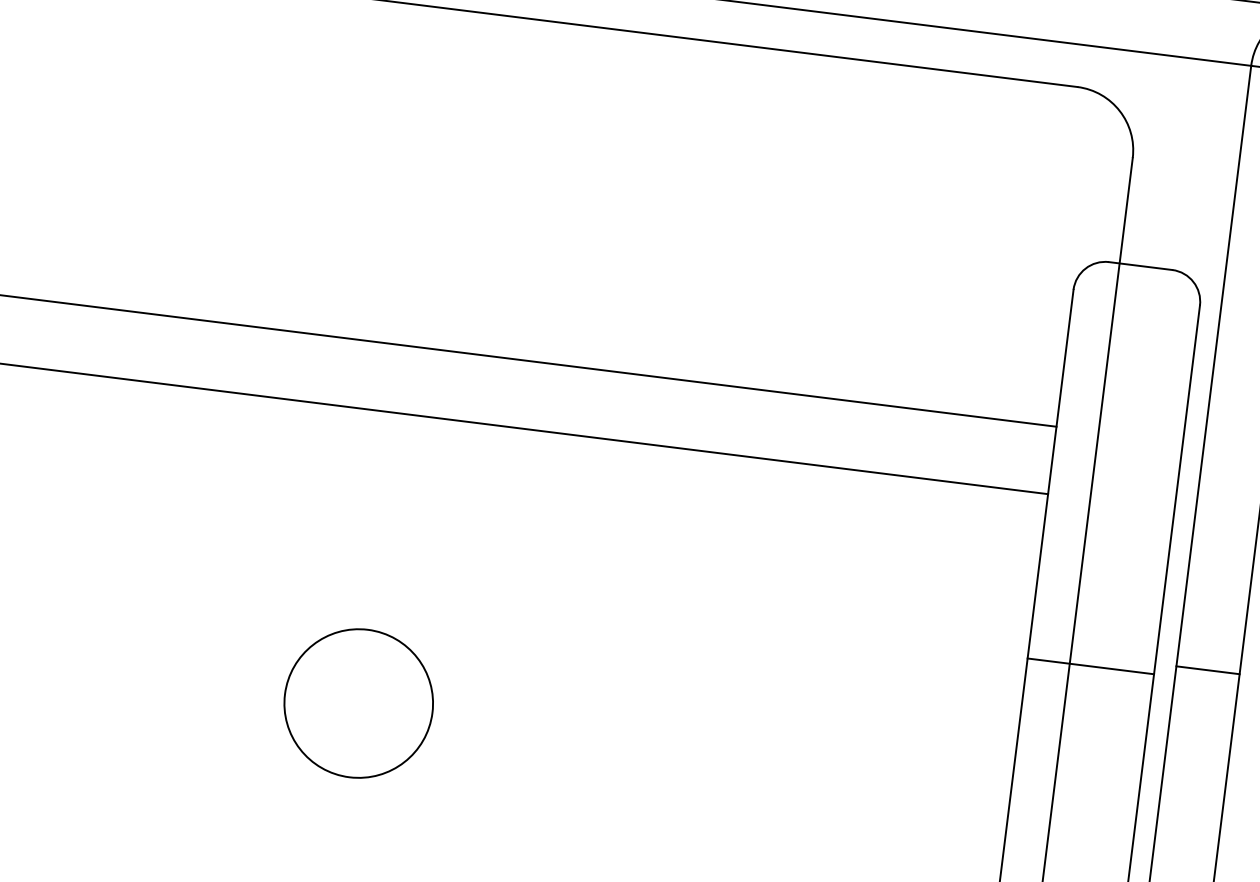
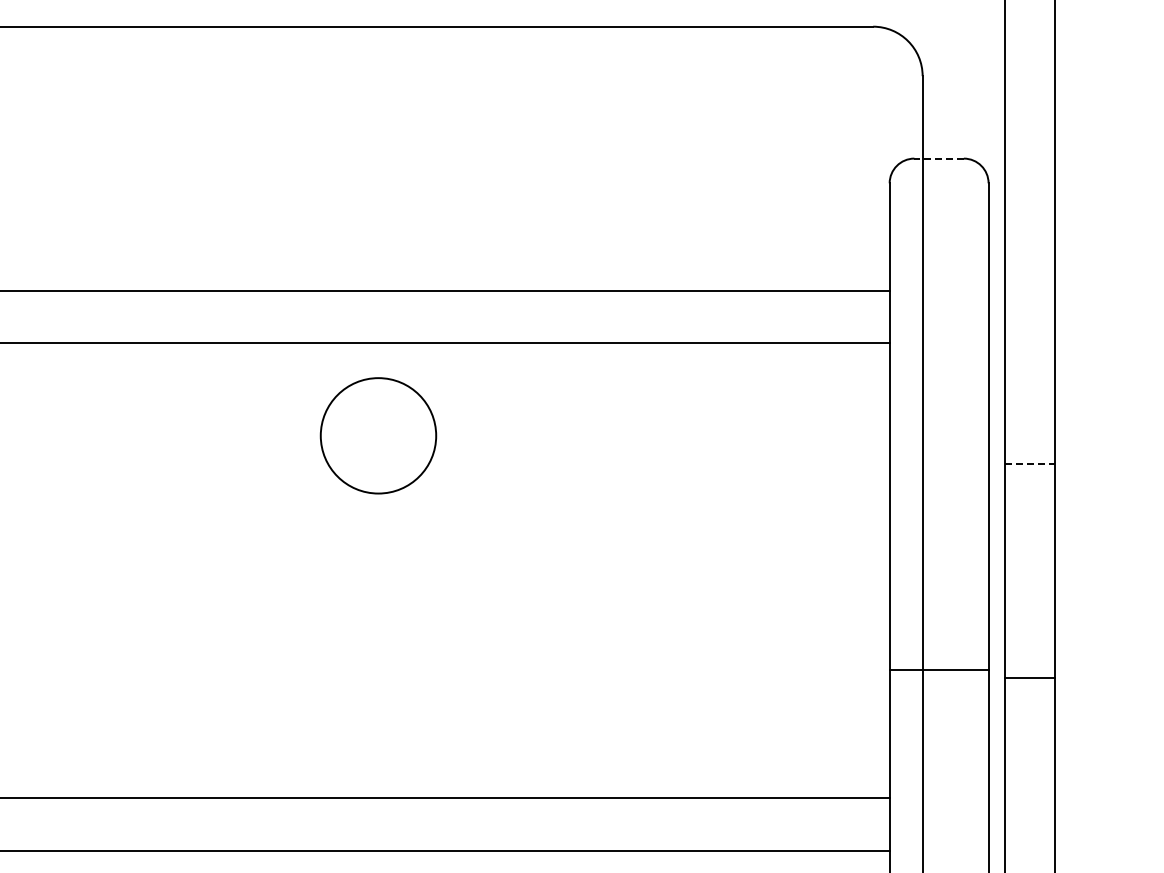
line: (1141, 265) -> (939, 158), solid -> dashed
line: (1090, 665) -> (938, 471), removed
line: (1207, 670) -> (1029, 463), solid -> dashed
circle: (358, 703) -> (378, 435), moved

